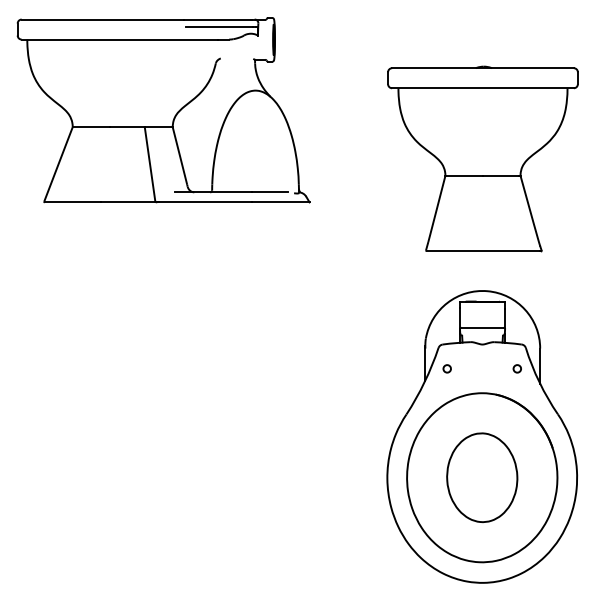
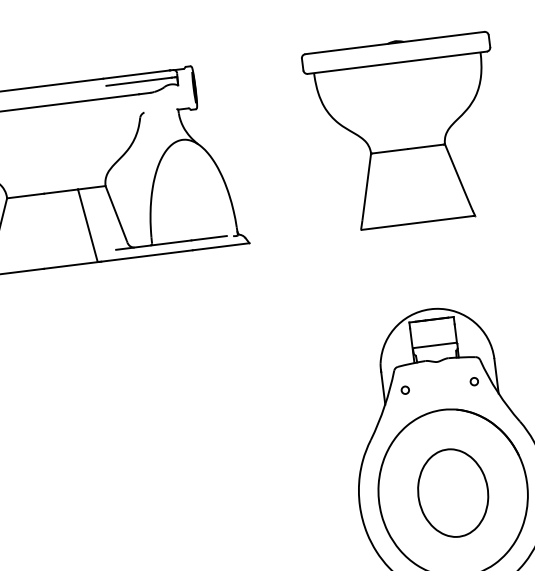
part: (482, 158) -> (405, 131), moved

